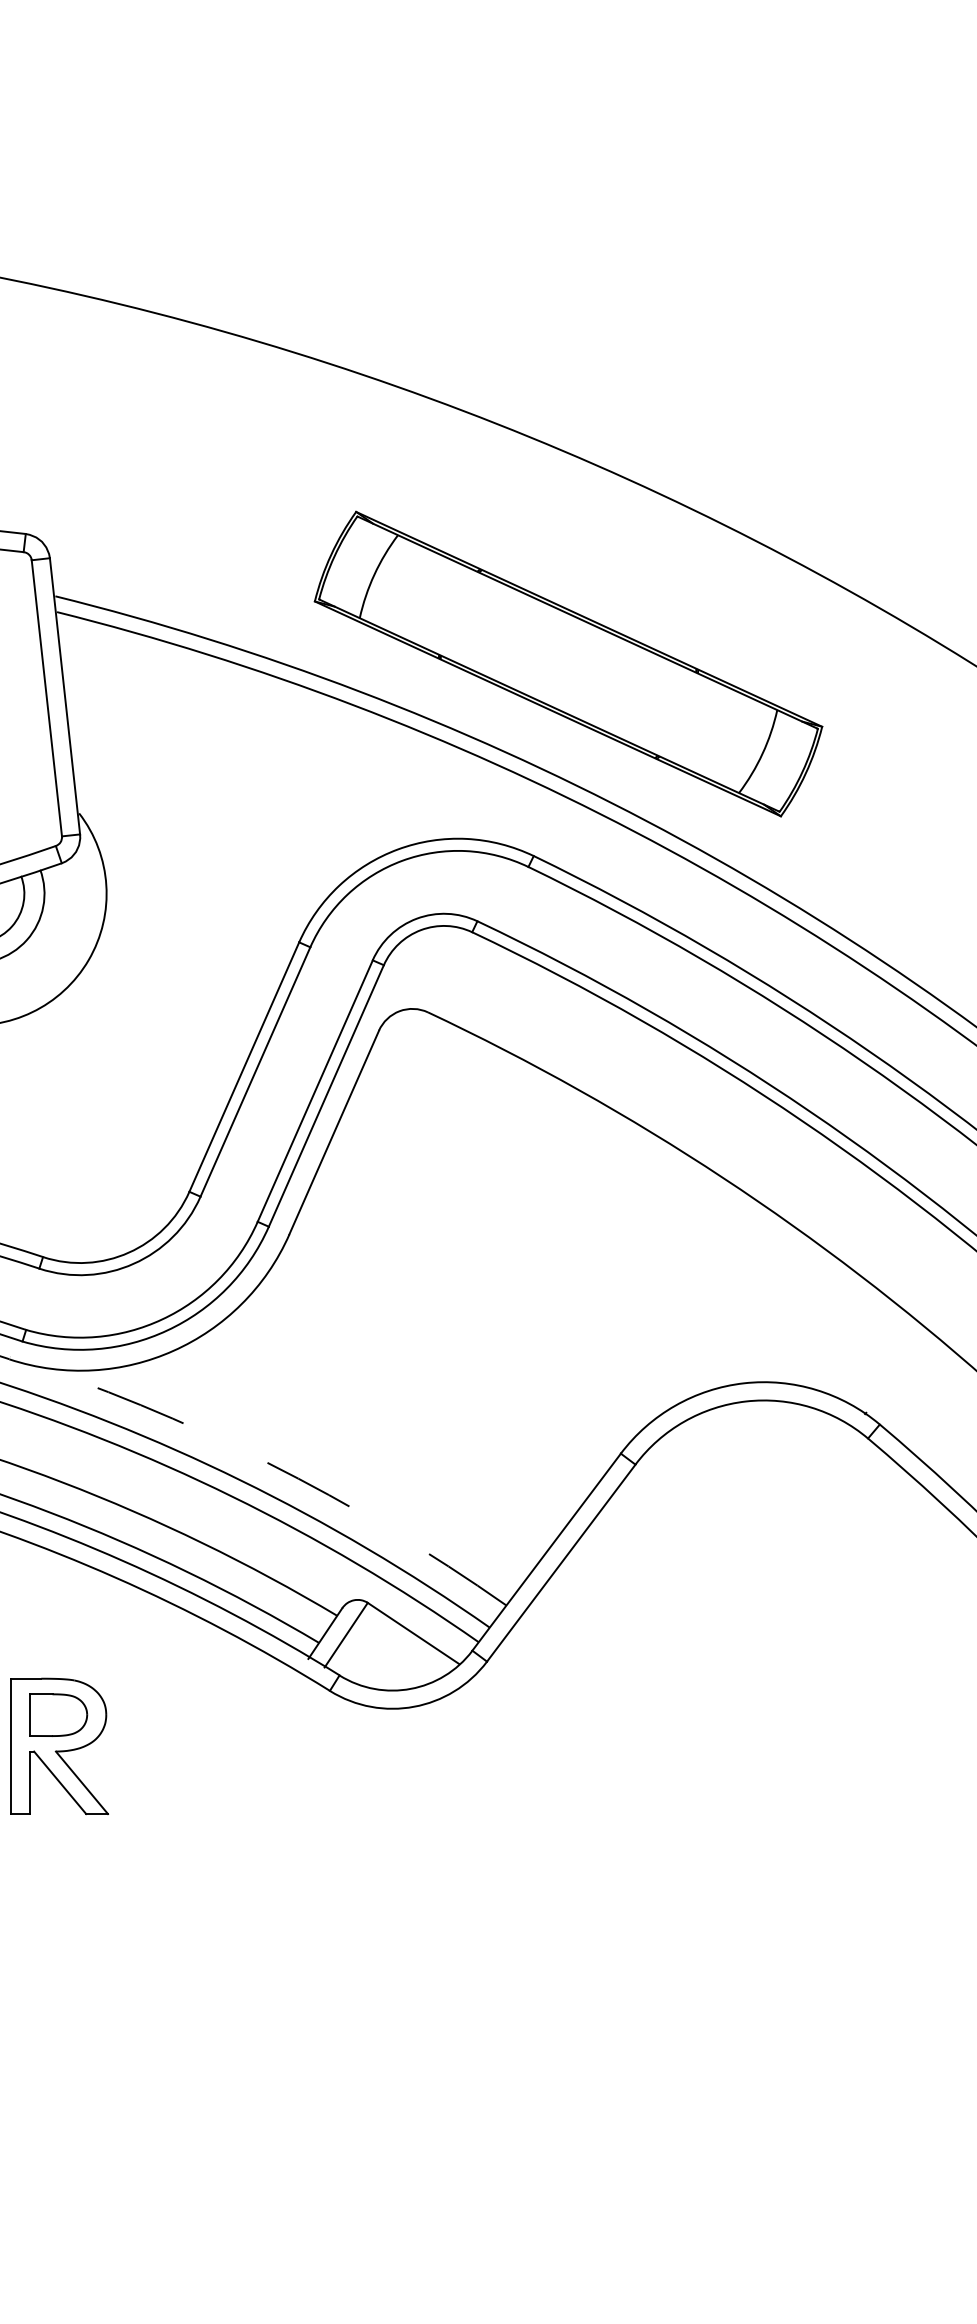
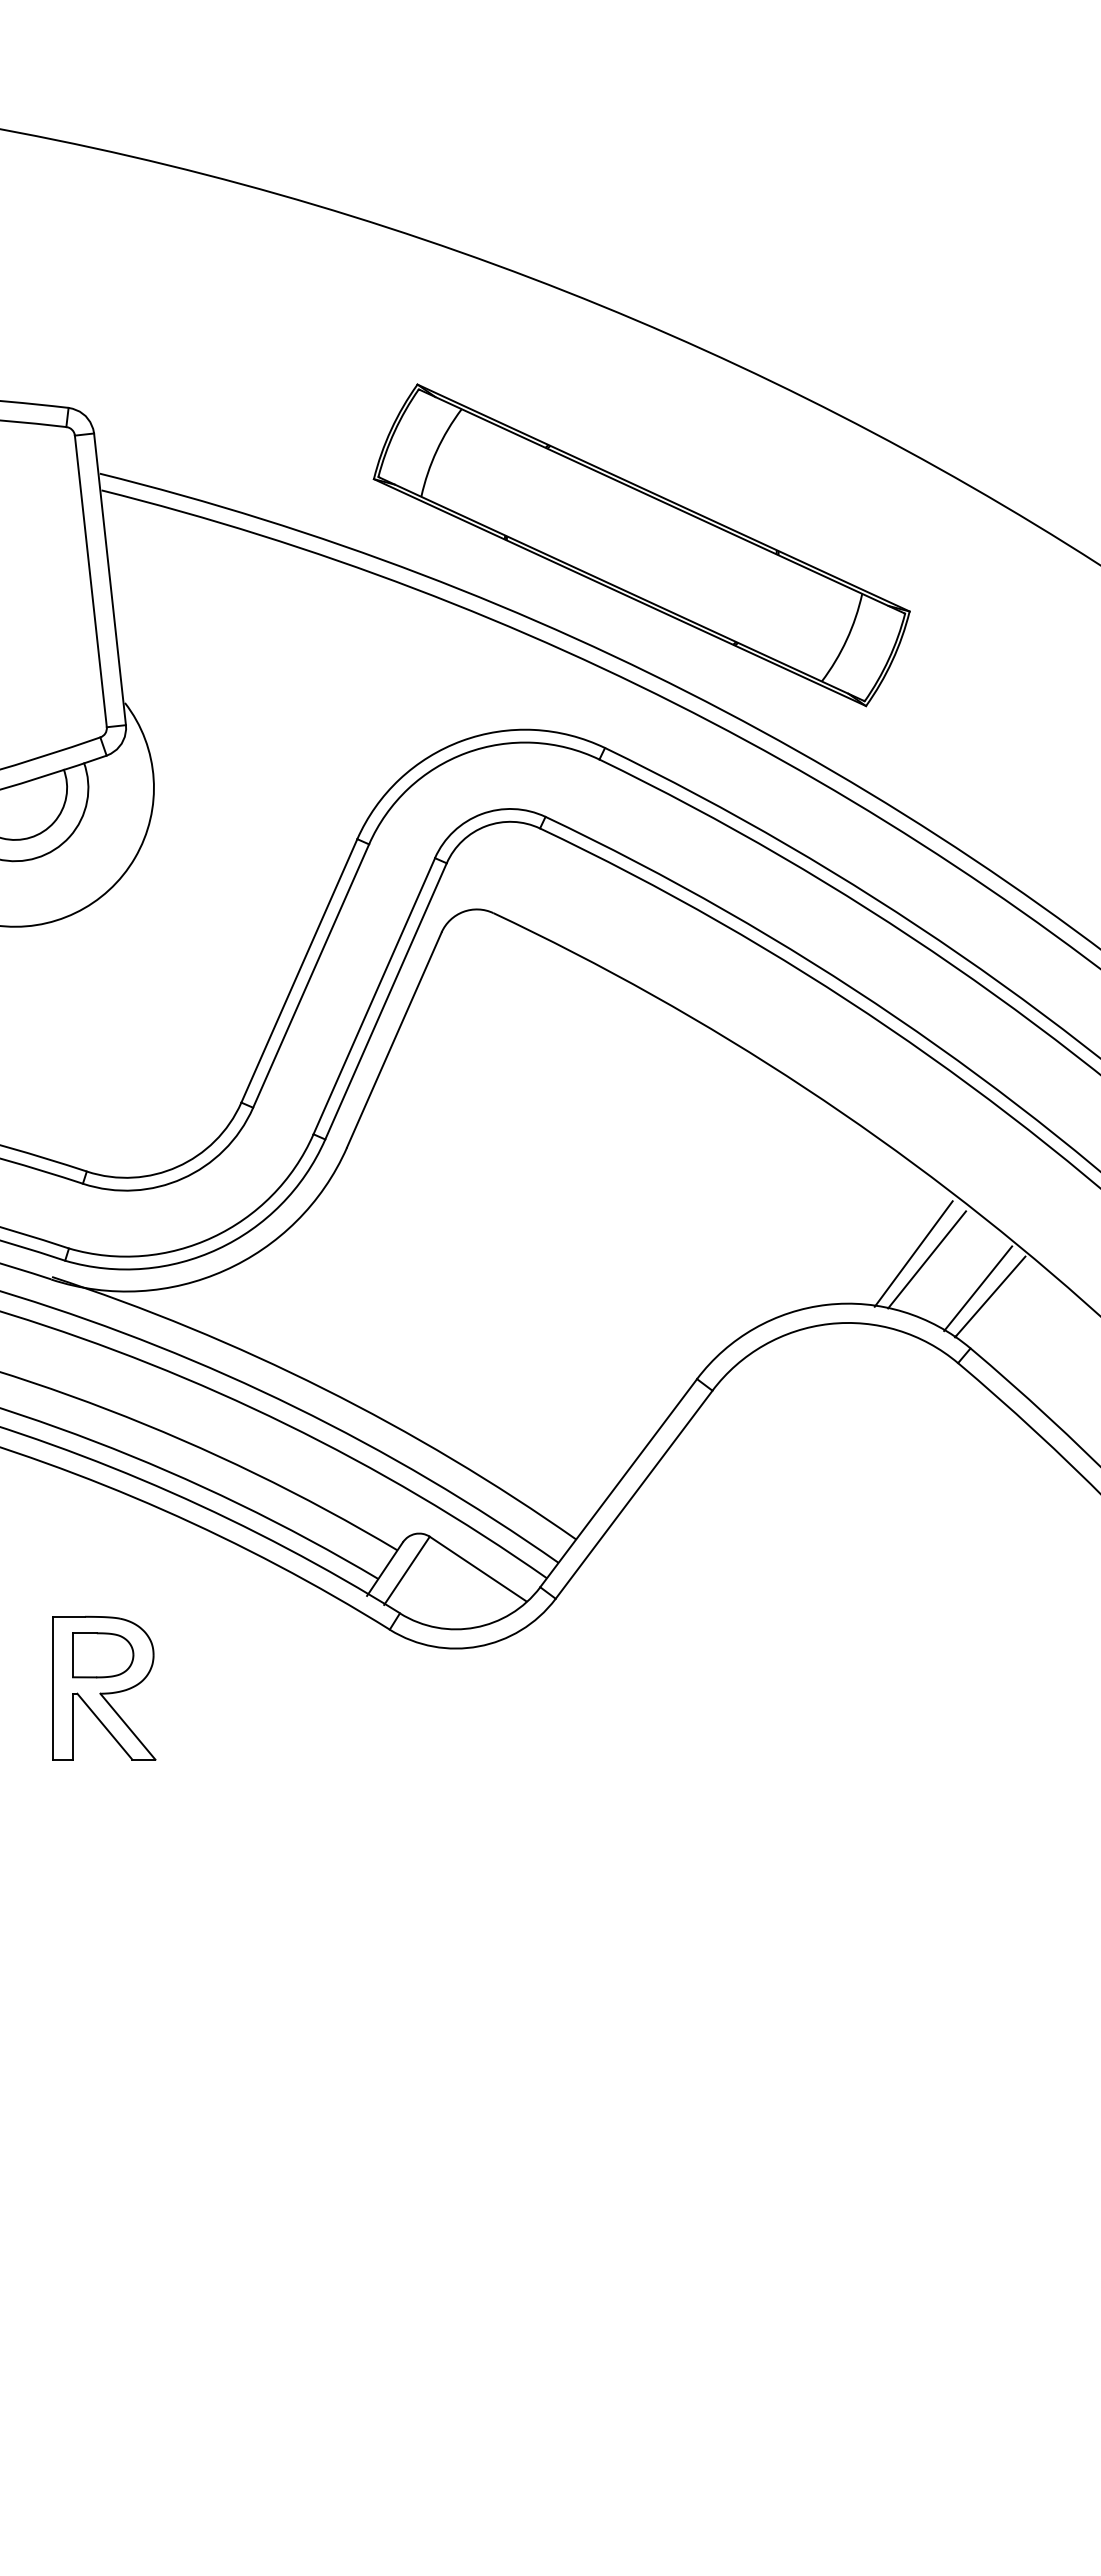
line: (825, 1334) -> (913, 1253), added
line: (839, 1340) -> (927, 1259), added
line: (887, 1367) -> (978, 1288), added
line: (898, 1375) -> (990, 1296), added
arc: (267, 1462) -> (323, 1388), dashed -> solid

